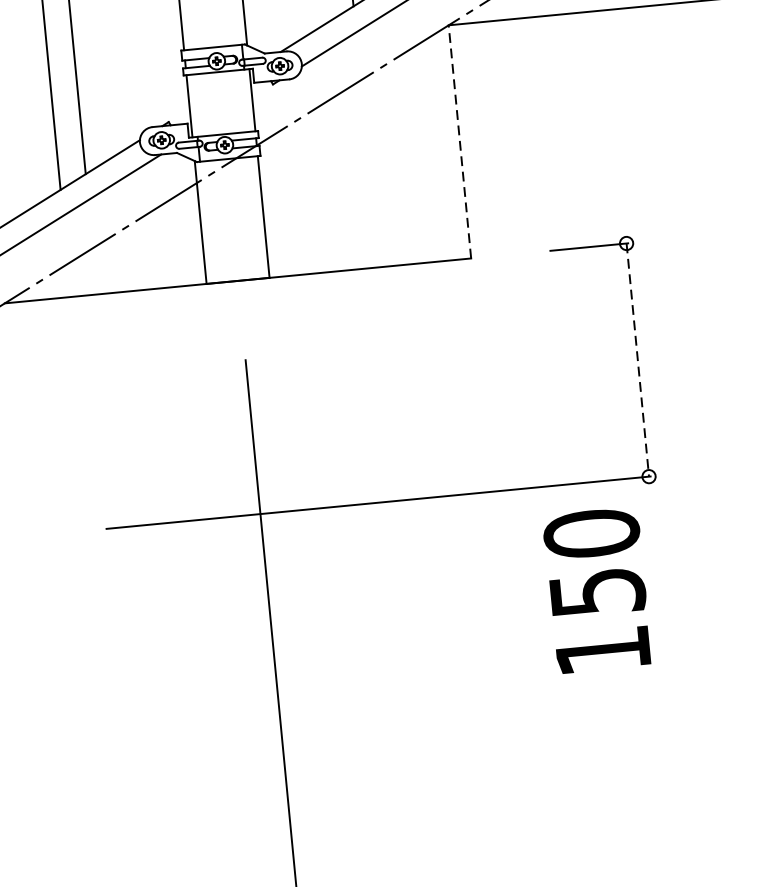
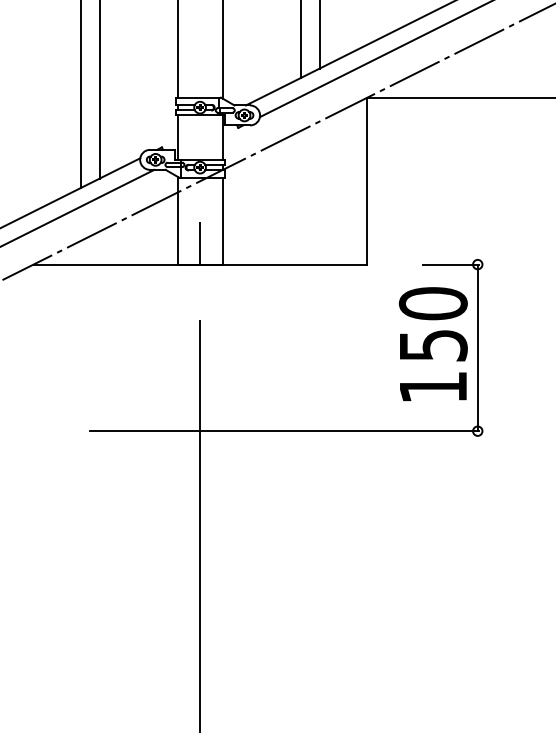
line: (459, 140) -> (366, 180), dashed -> solid
line: (235, 251) -> (200, 243), added
line: (637, 360) -> (477, 348), dashed -> solid
text: (595, 589) -> (432, 343), moved

